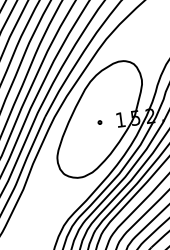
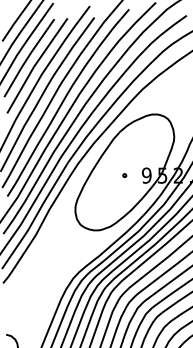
text: (120, 119) -> (146, 175), 1 -> 9

